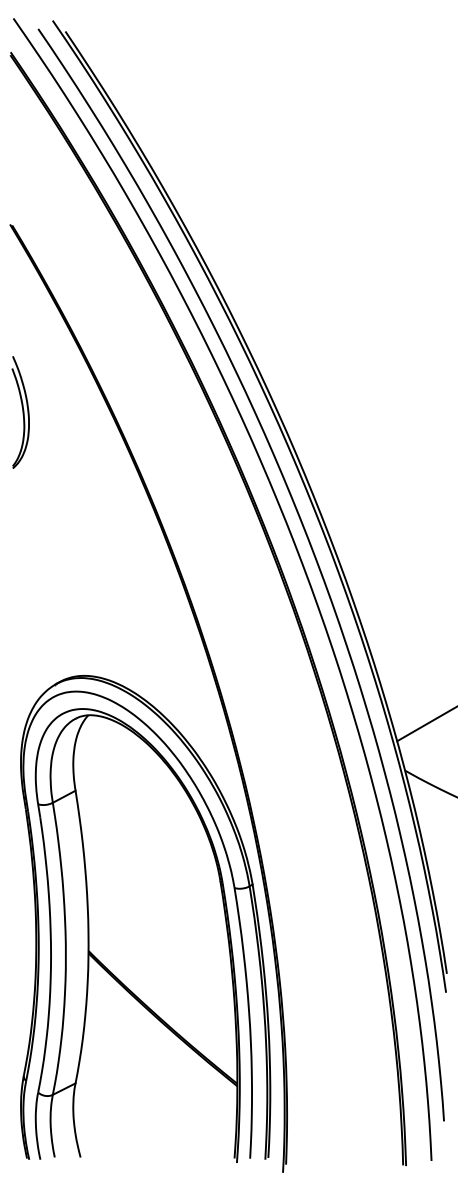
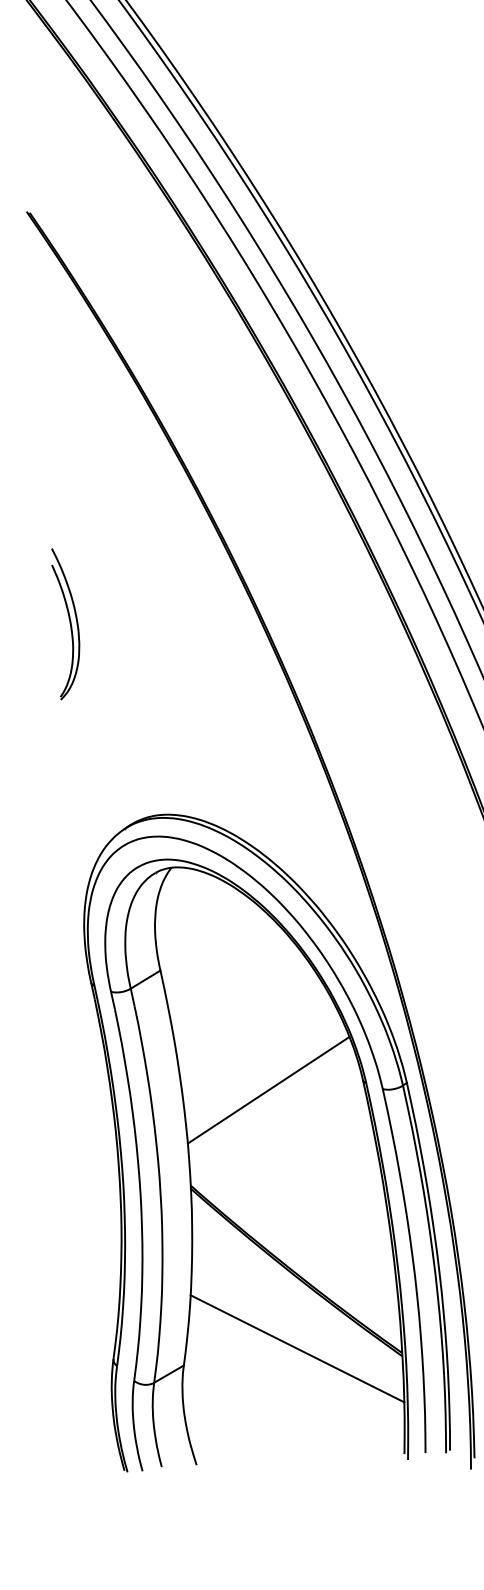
part: (20, 412) -> (66, 623), moved
line: (150, 883) -> (269, 1089), added
line: (159, 1075) -> (296, 1348), added

